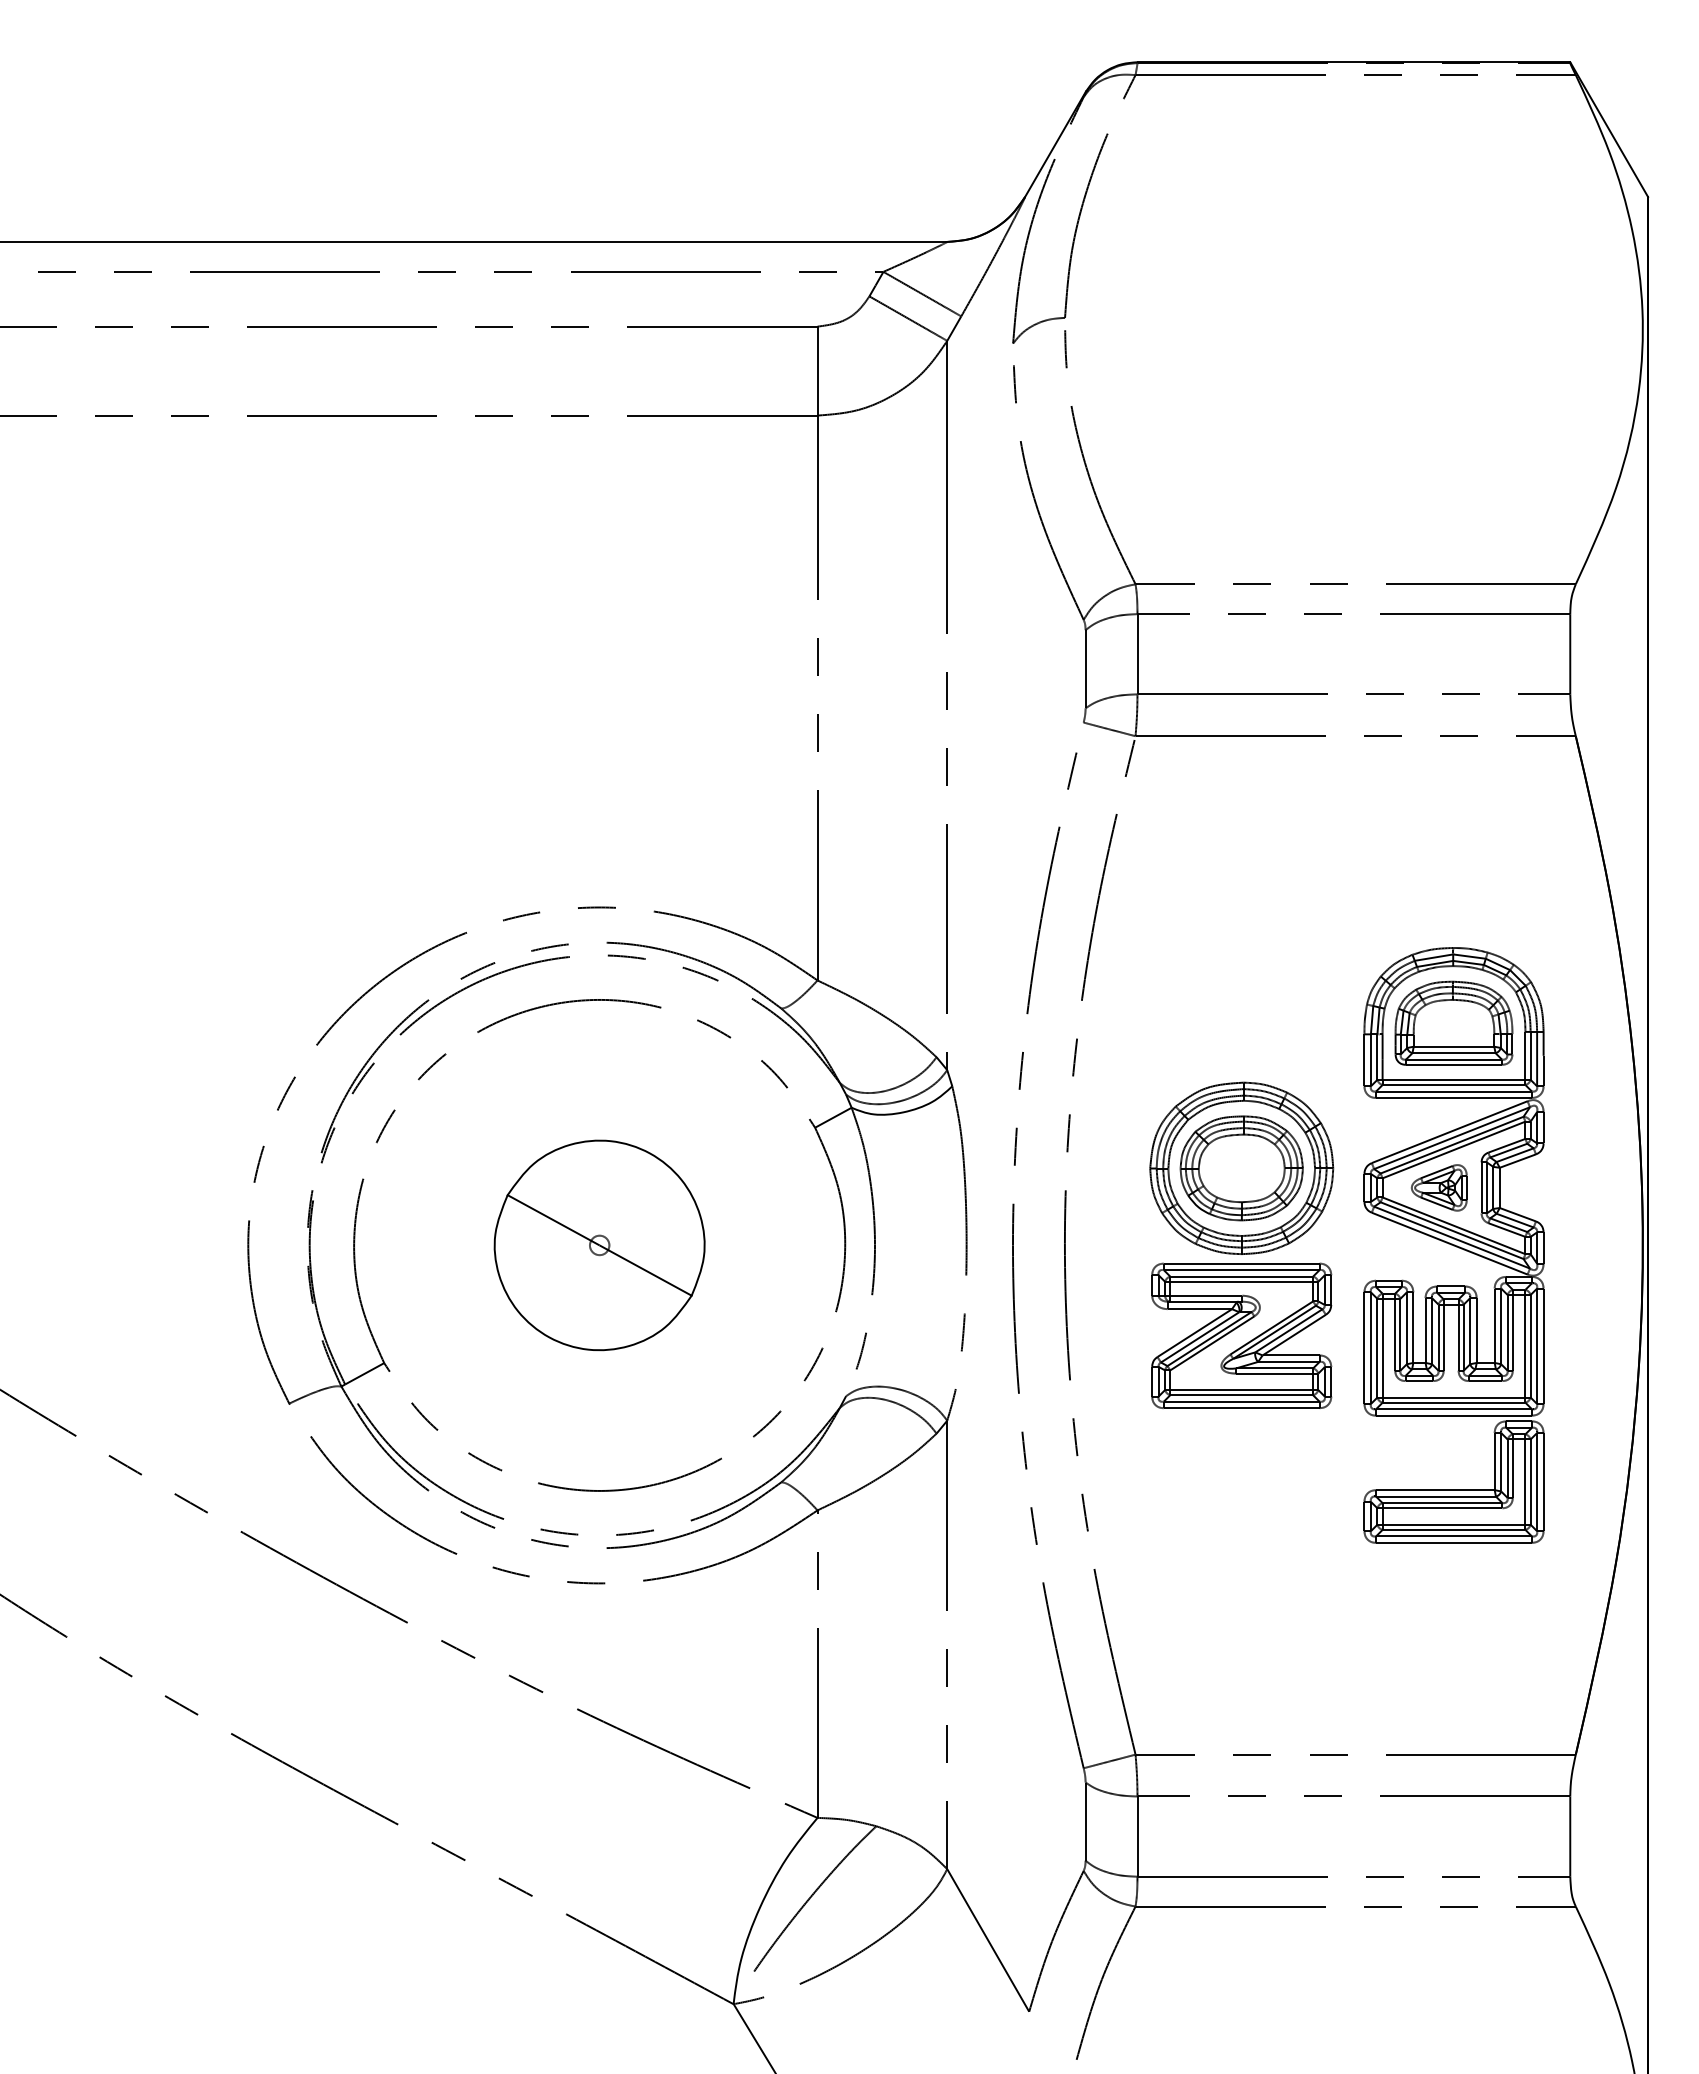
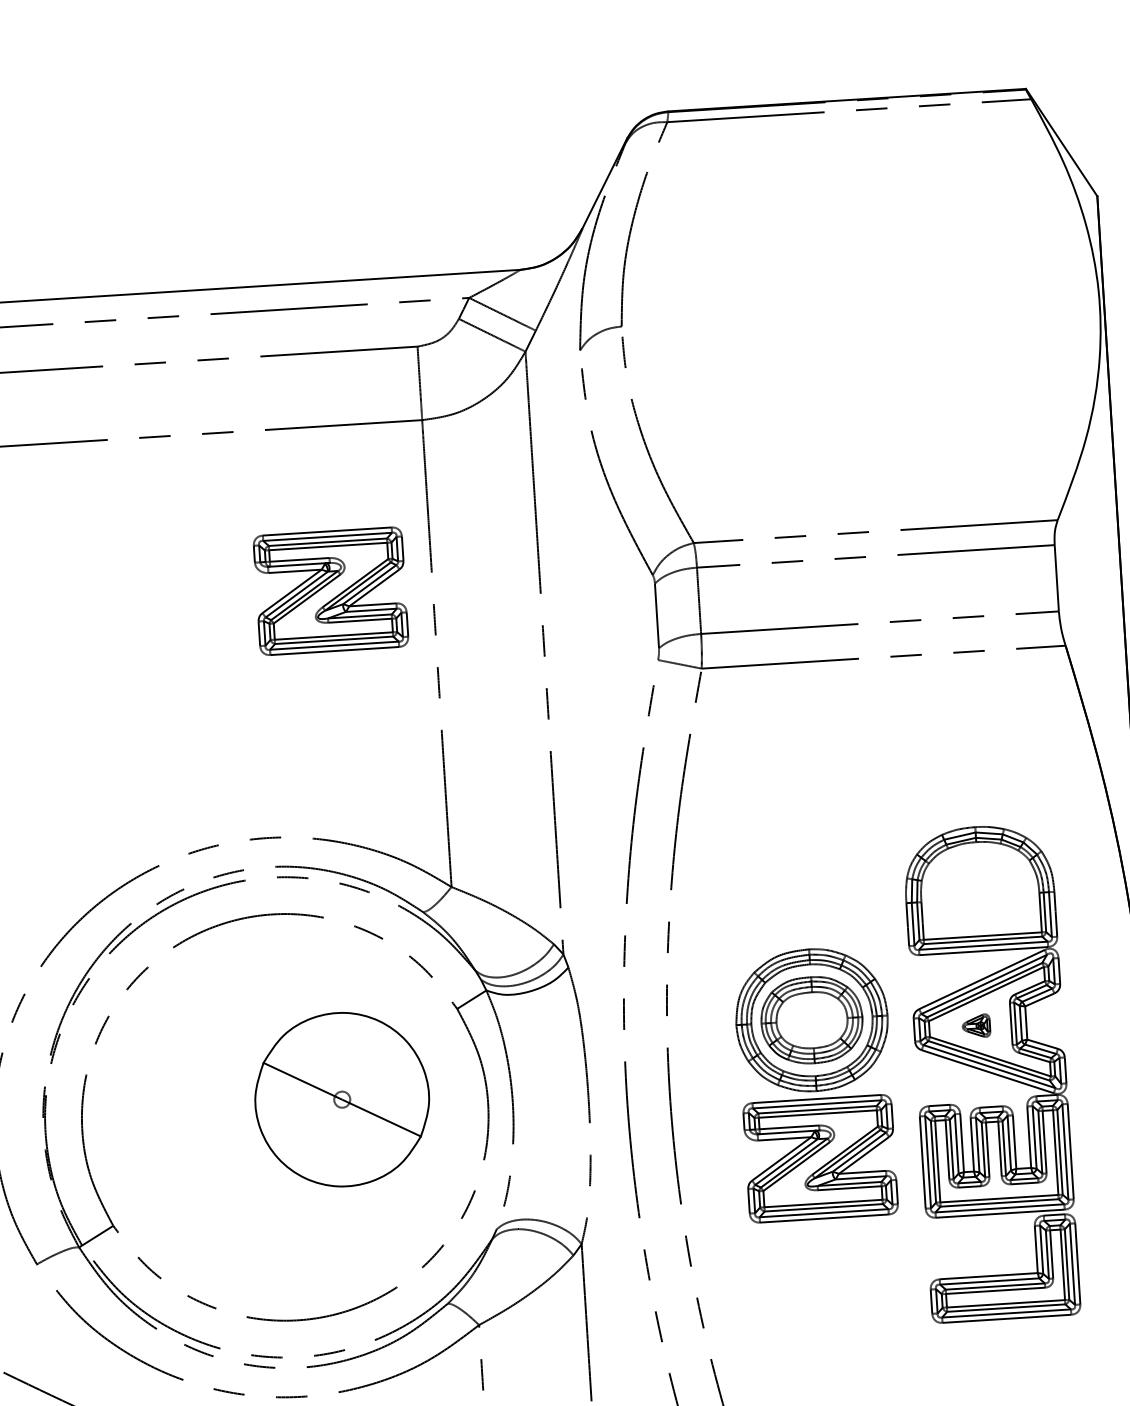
part: (694, 614) -> (330, 590), added
part: (1453, 1022) -> (979, 888), removed
part: (1439, 1187) -> (976, 1025), size x0.6
part: (599, 1245) -> (342, 1099), moved

